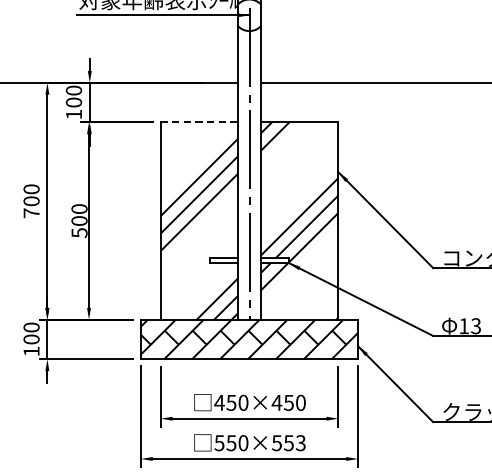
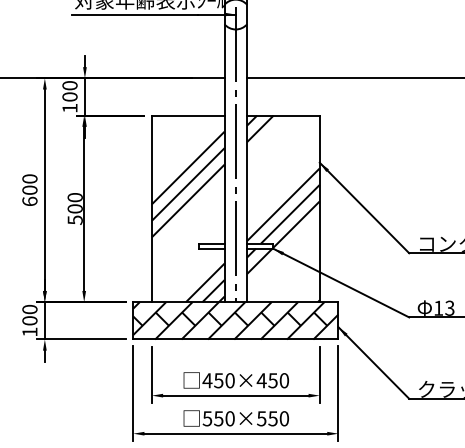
line: (198, 122) -> (187, 115), dashed -> solid
text: (31, 213) -> (29, 201), 700 -> 600
text: (299, 442) -> (283, 418), 550×553 -> 550×550

